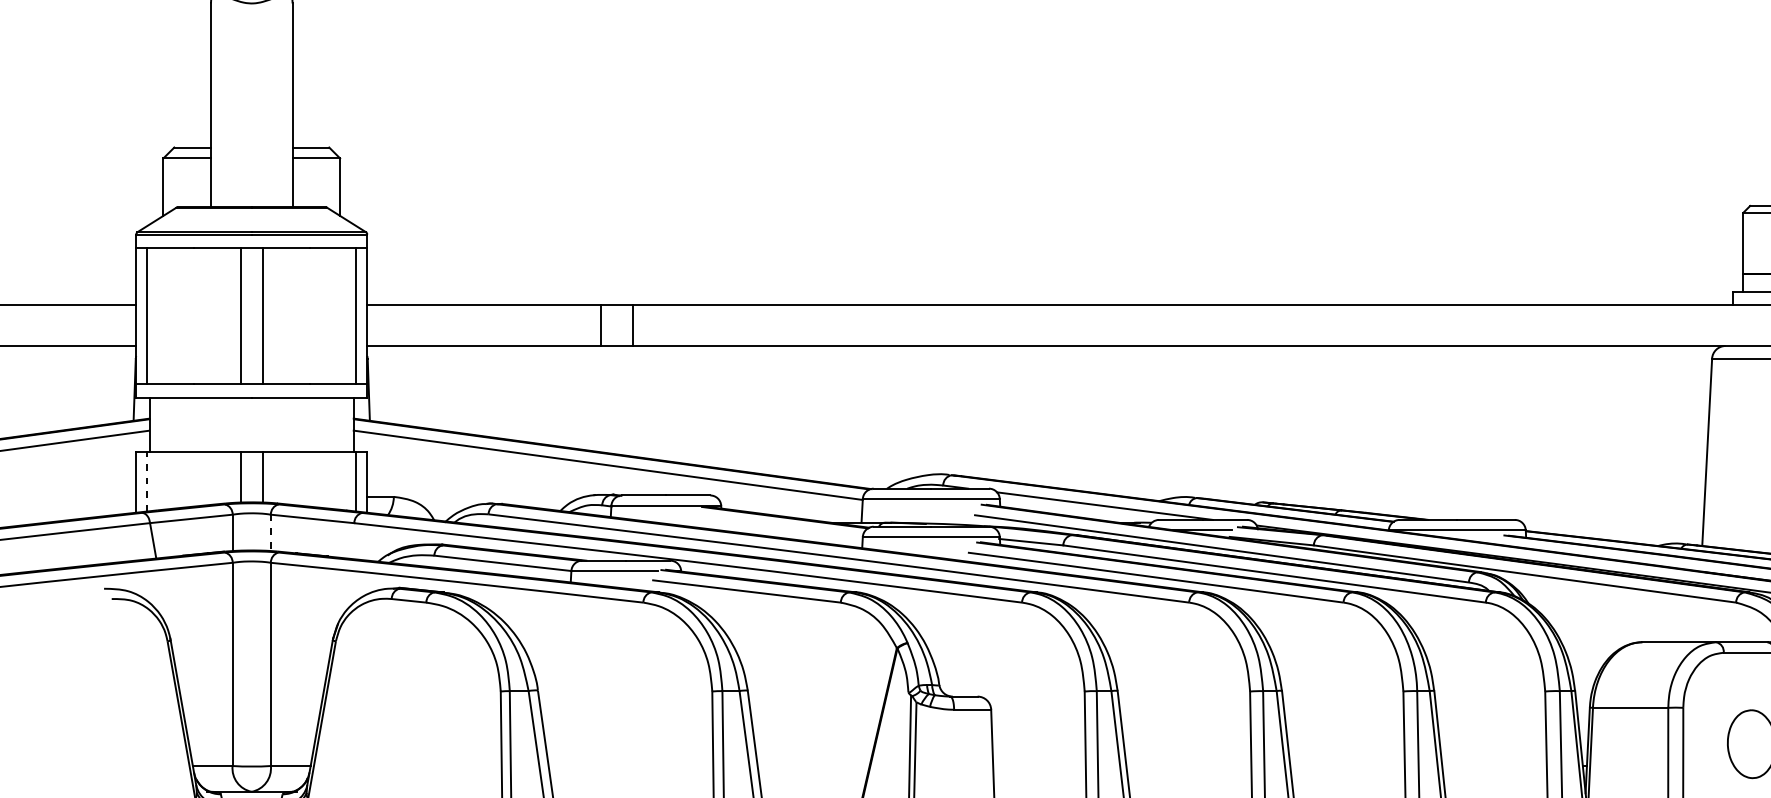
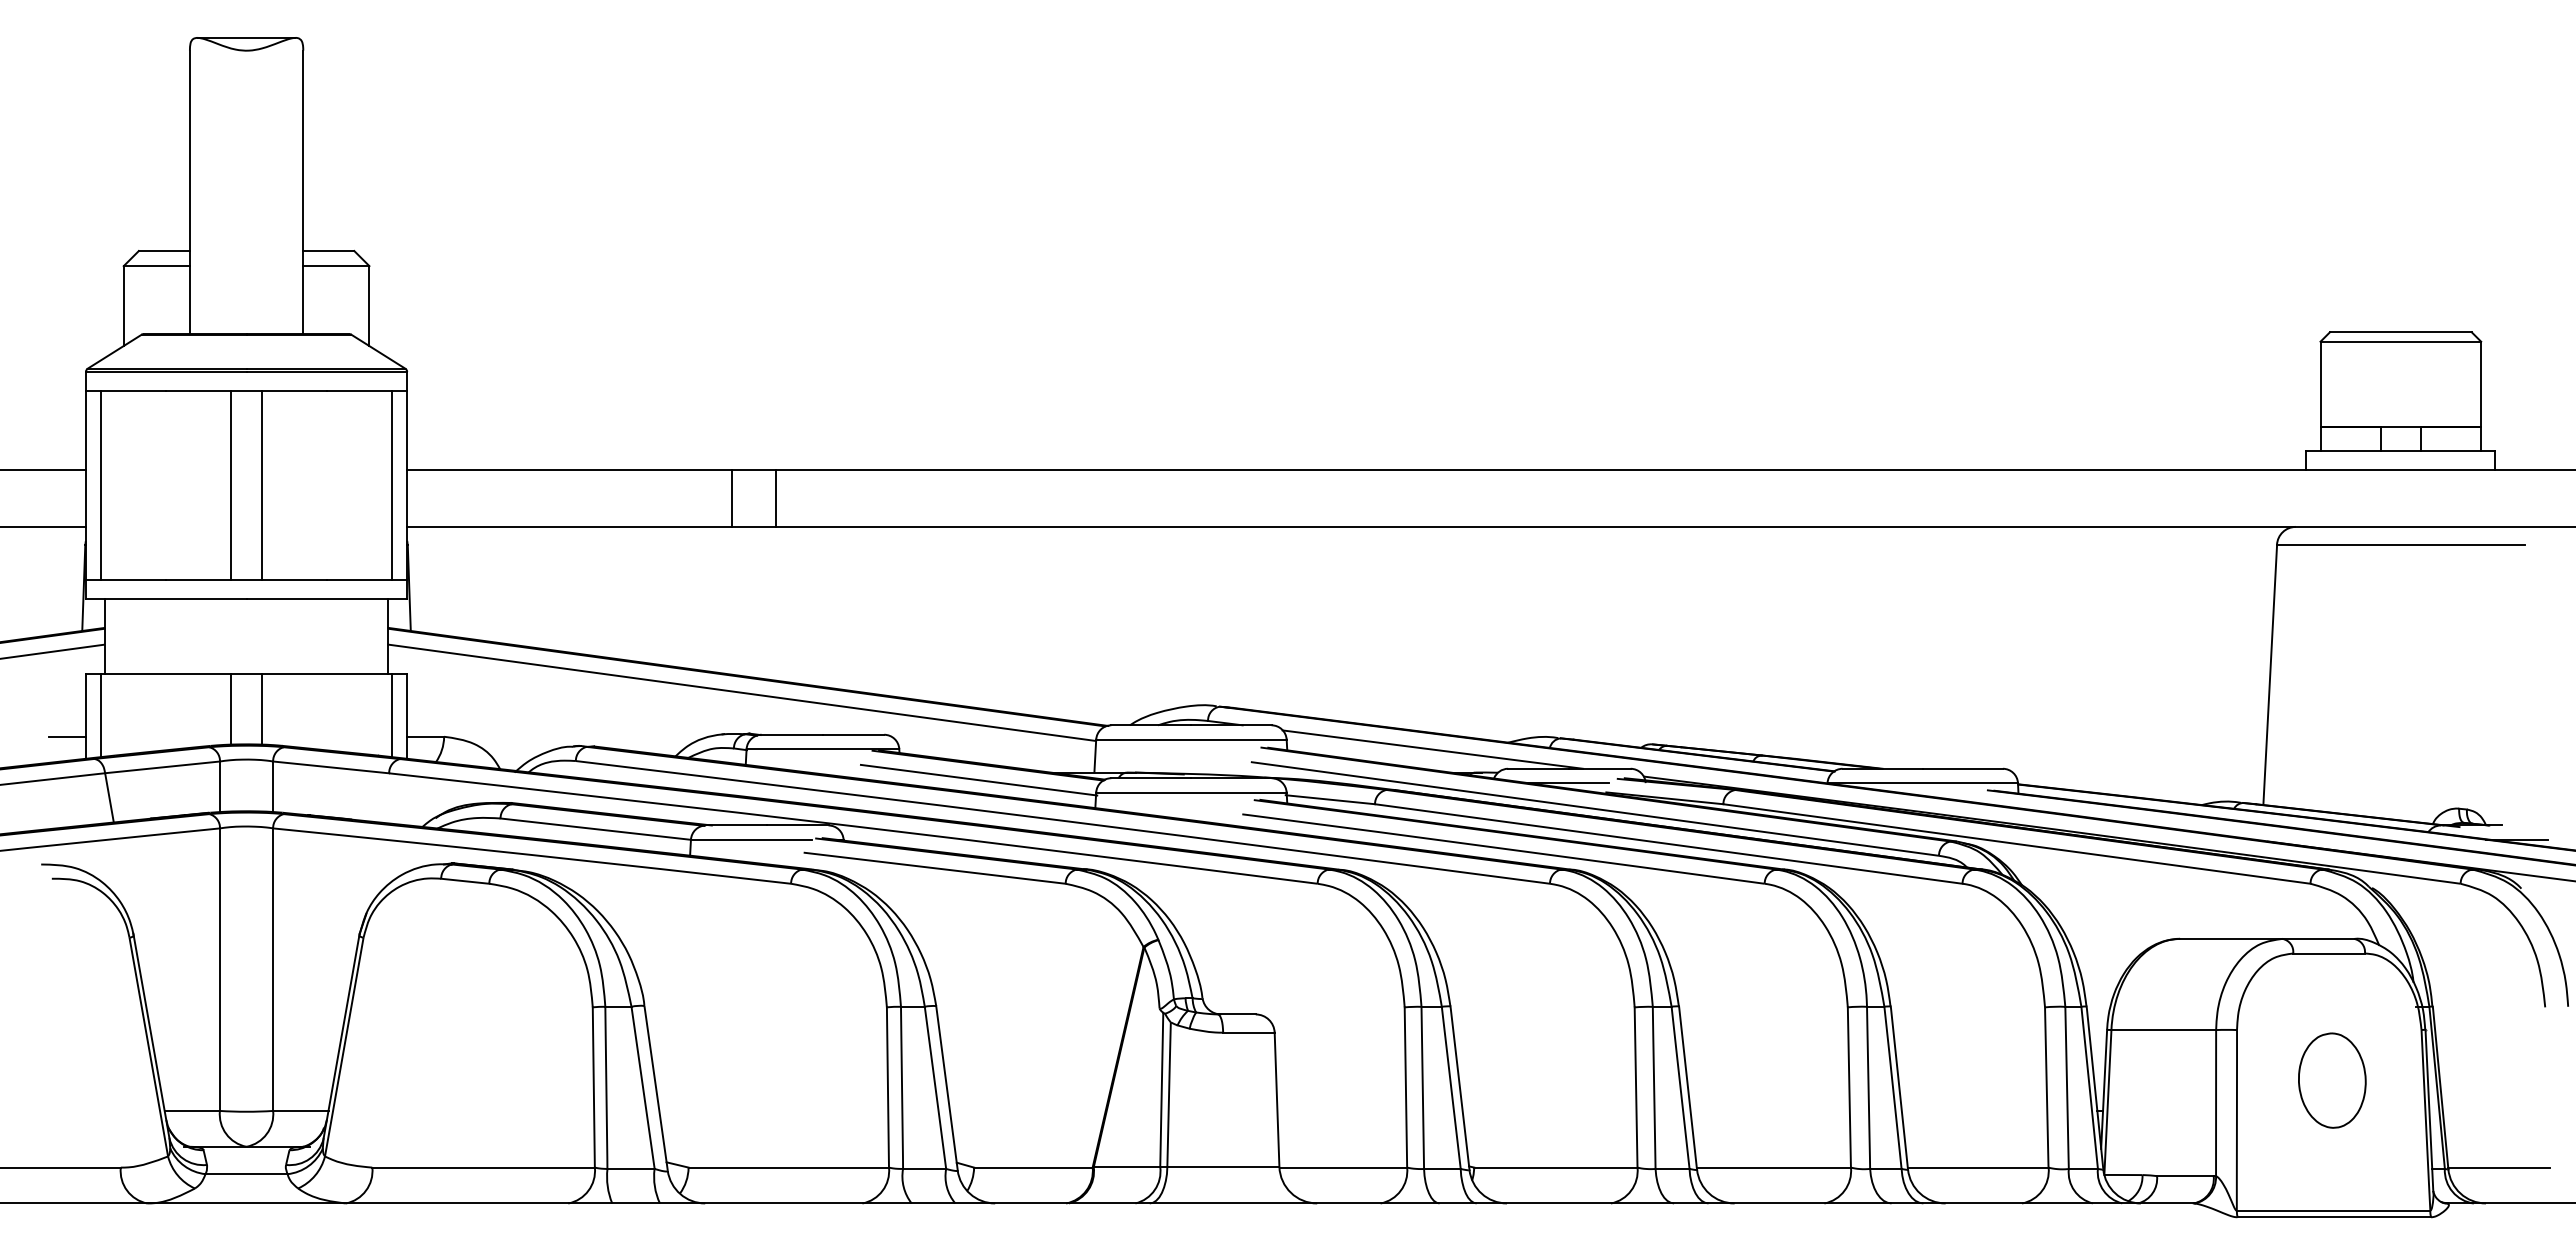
line: (147, 481) -> (101, 715), dashed -> solid
line: (122, 496) -> (66, 736), added
line: (778, 527) -> (978, 779), added
line: (271, 533) -> (273, 787), dashed -> solid

